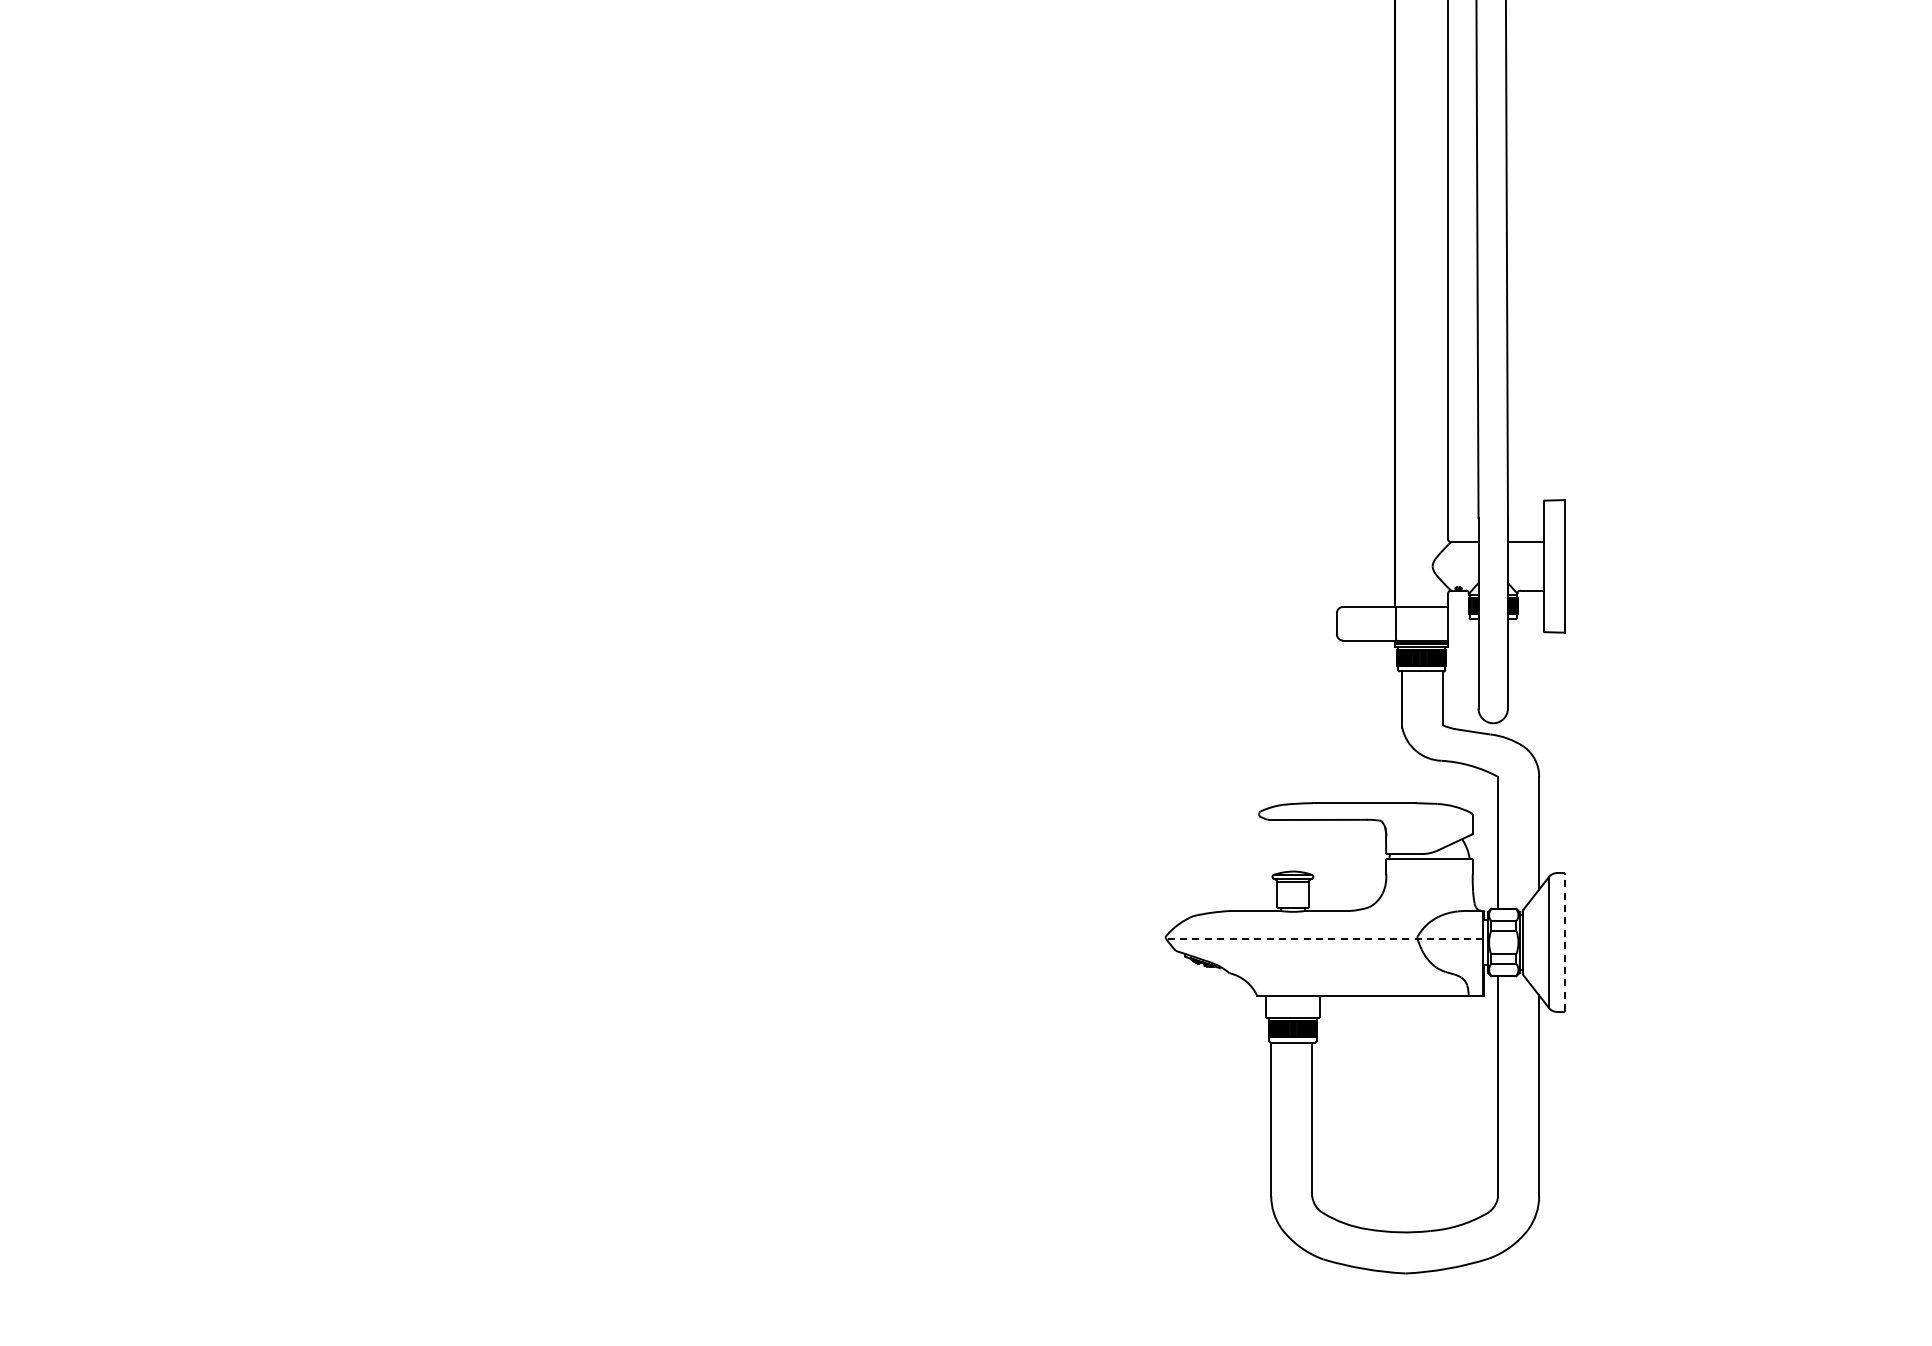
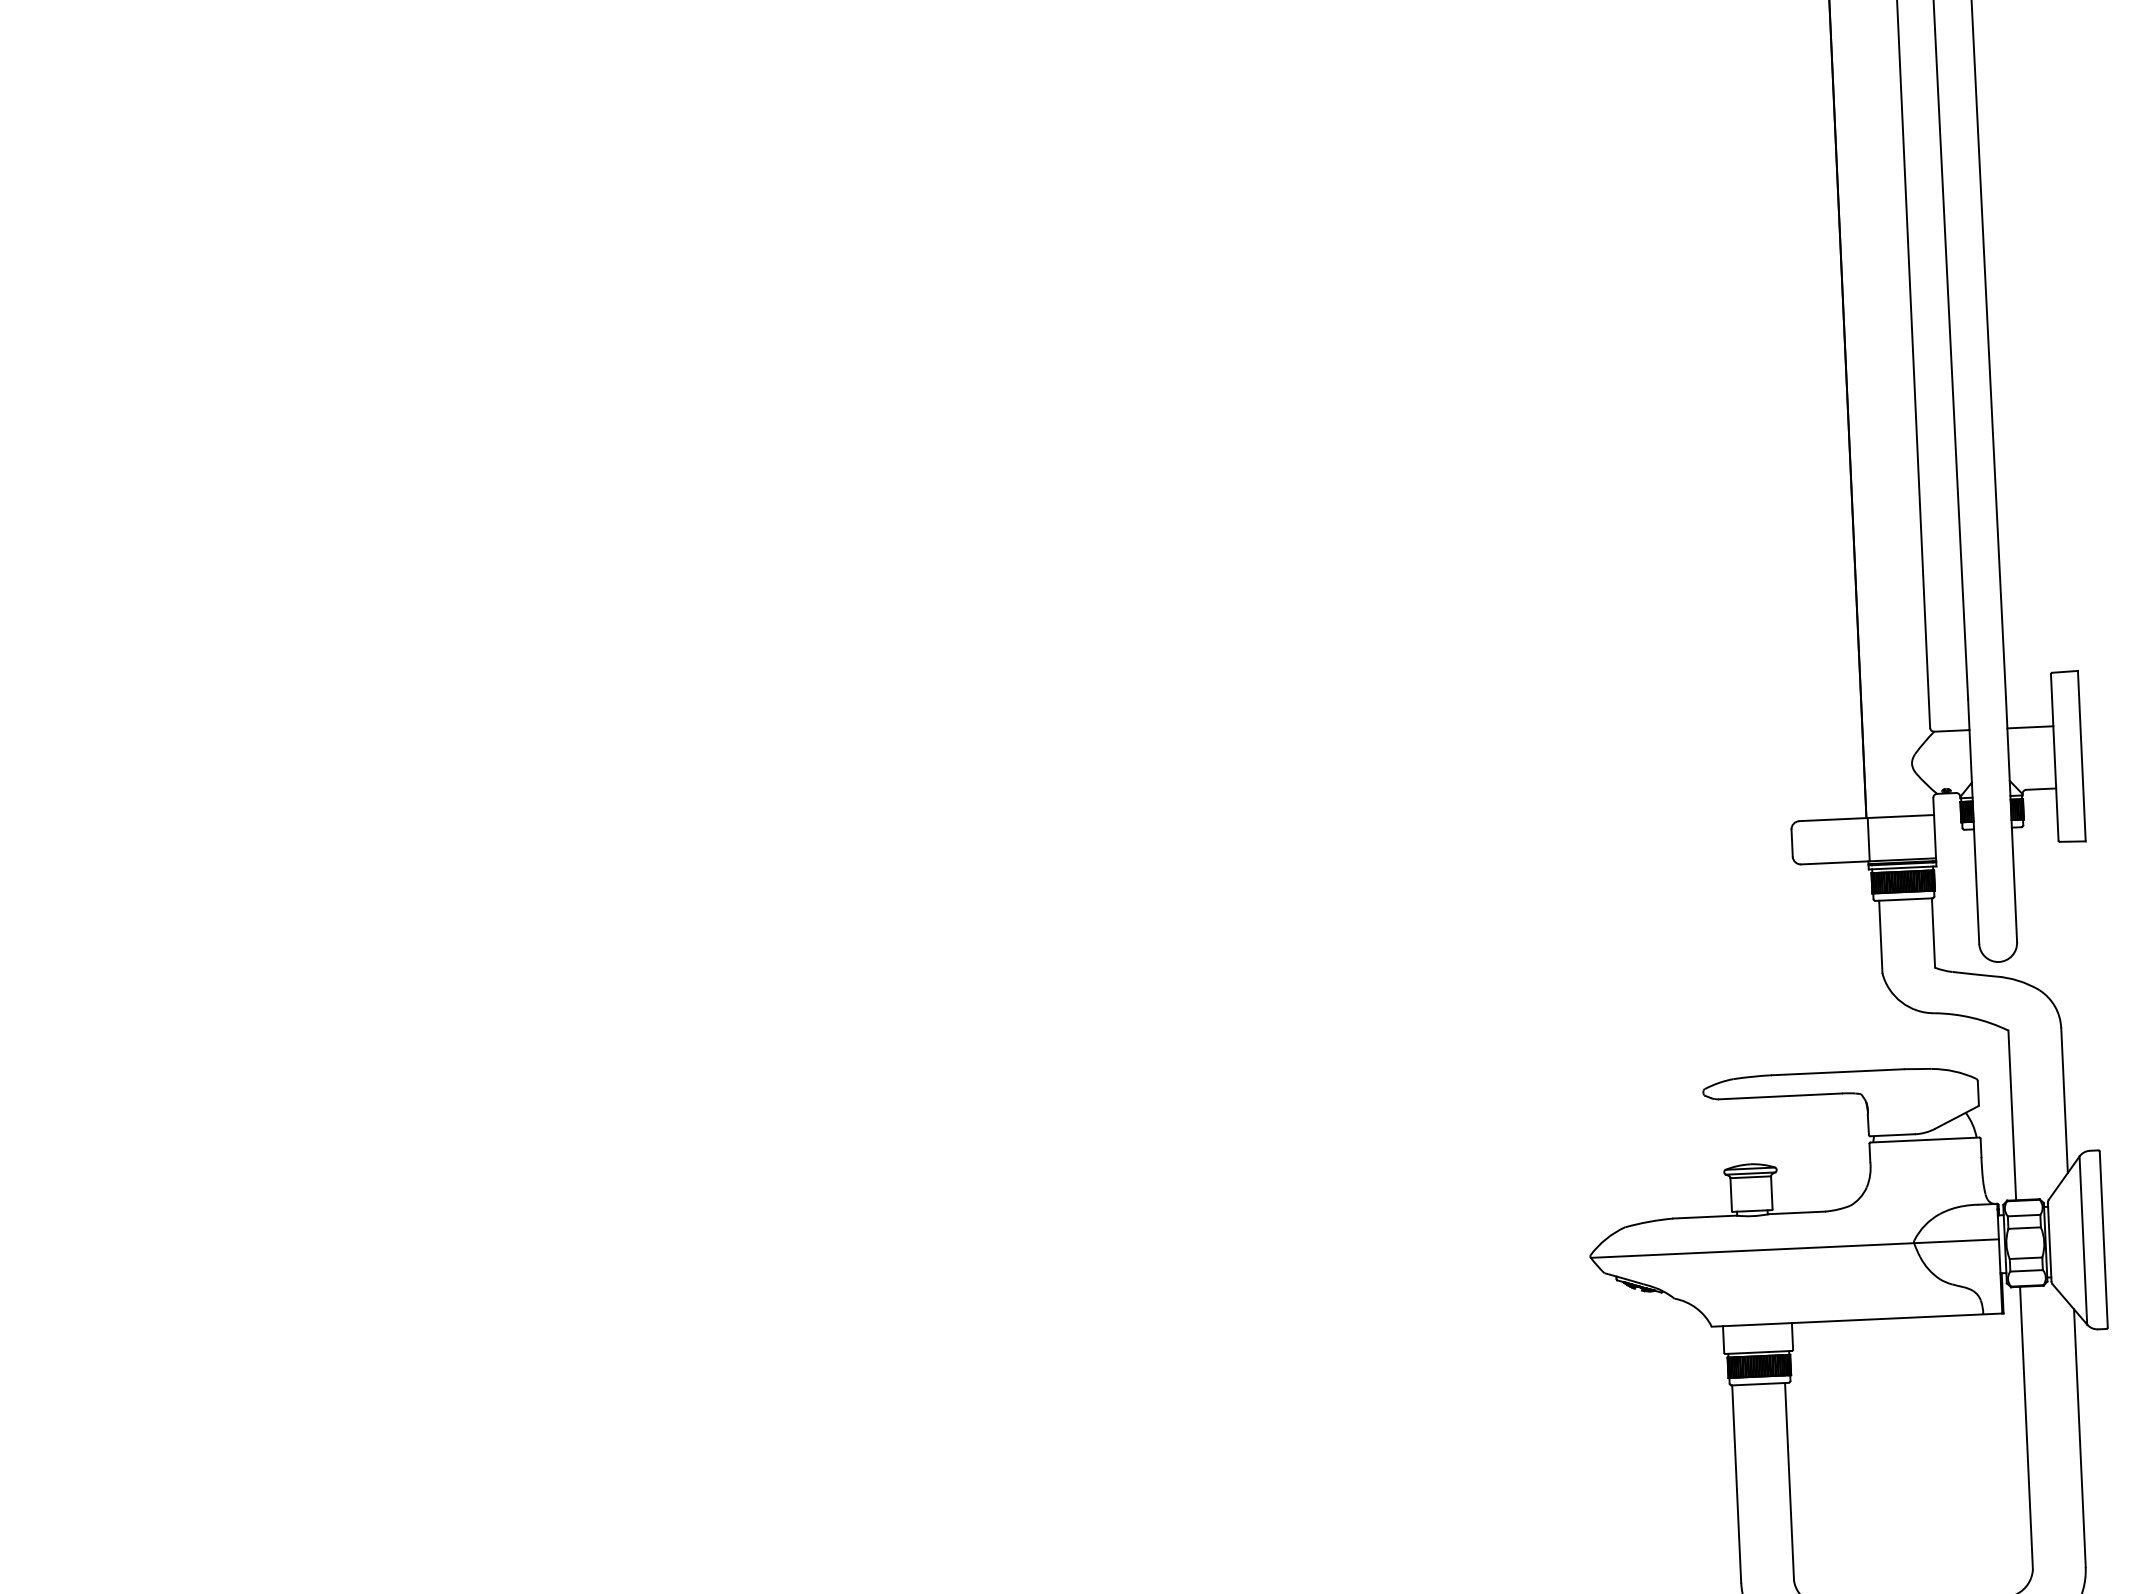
line: (1324, 938) -> (1794, 1248), dashed -> solid
line: (1564, 942) -> (2103, 1239), dashed -> solid

